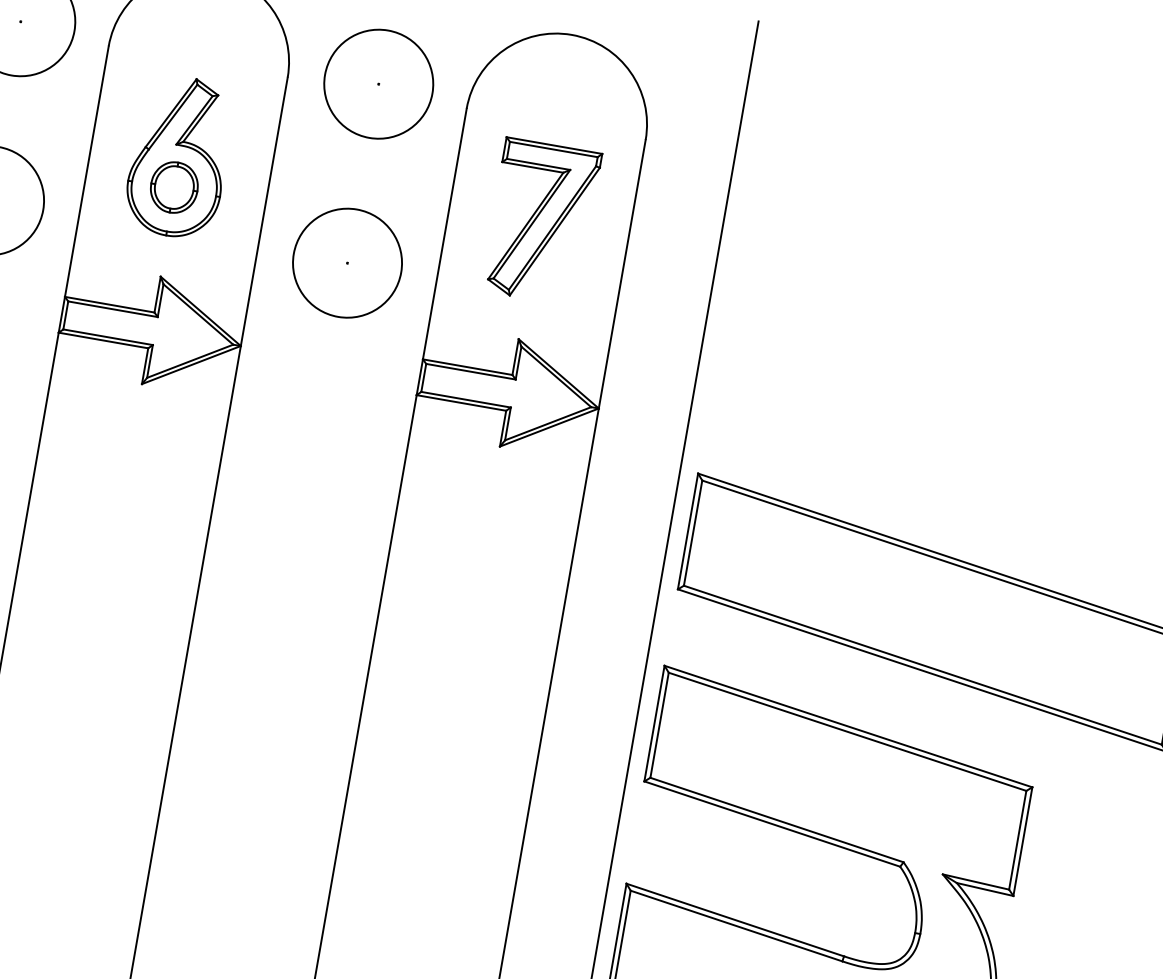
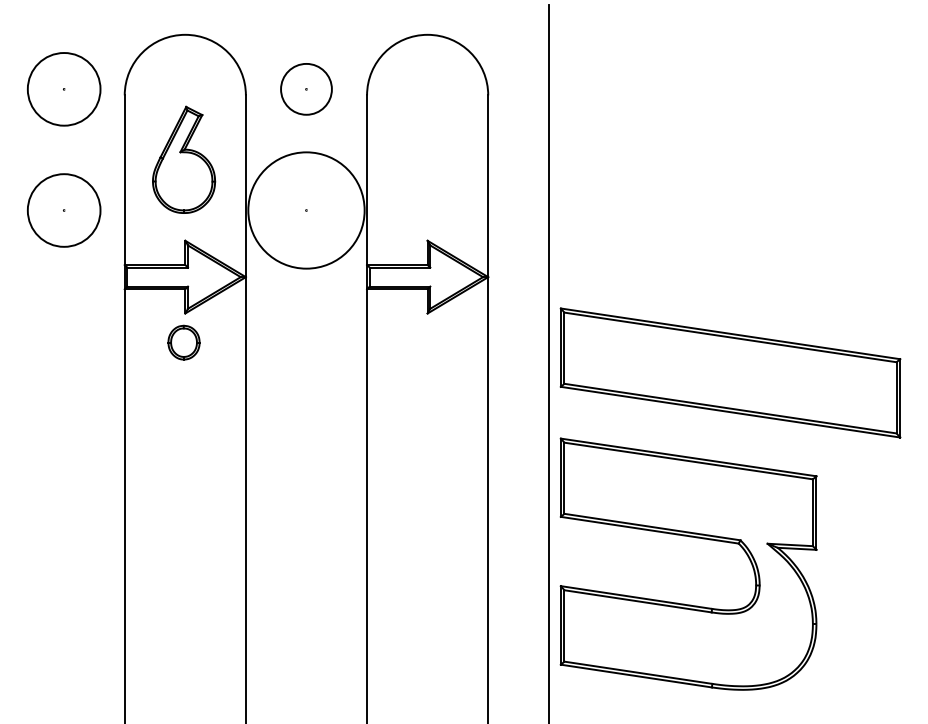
circle: (378, 84) -> (306, 89), size x0.7
part: (173, 187) -> (183, 342), moved
part: (540, 222) -> (428, 161), removed
circle: (347, 263) -> (306, 210), size x1.6

